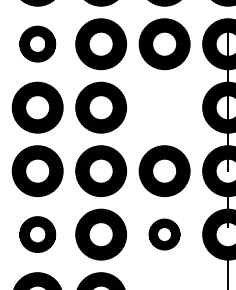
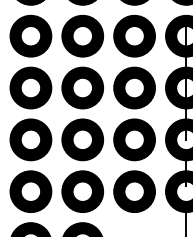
part: (37, 43) -> (30, 35), size x1.43
part: (164, 107) -> (134, 87), added
part: (37, 234) -> (30, 191), size x1.43
part: (164, 234) -> (134, 191), size x1.67

